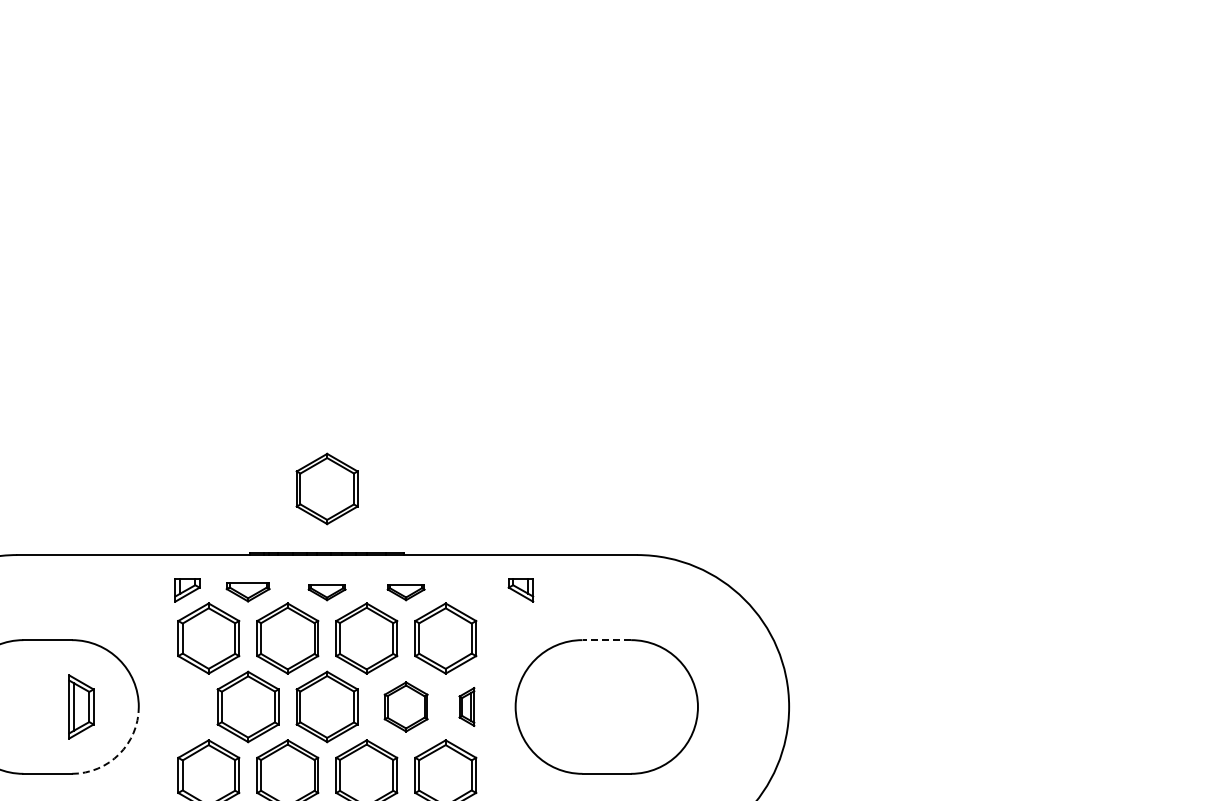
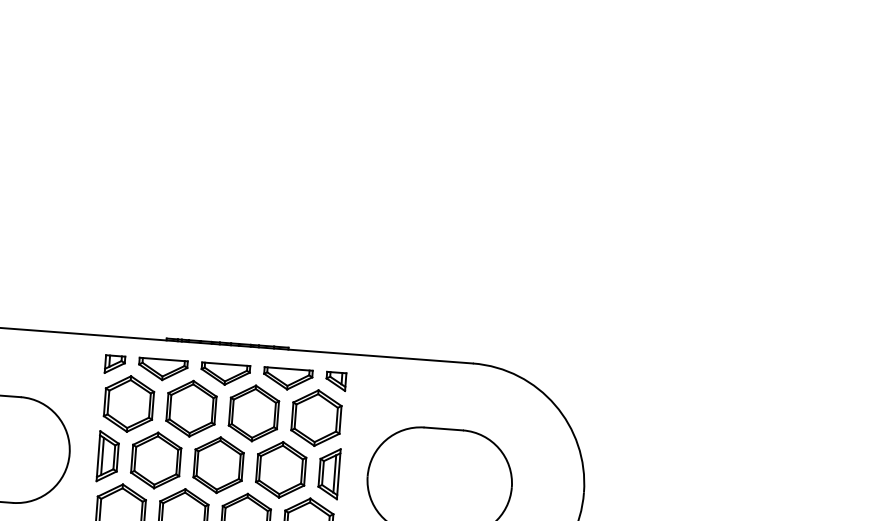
part: (326, 488) -> (231, 292), removed
part: (520, 590) -> (335, 381), moved
part: (247, 592) -> (162, 369), size x1.43
part: (326, 592) -> (224, 374), size x1.67
part: (405, 592) -> (287, 379), size x1.67
line: (606, 640) -> (443, 429), dashed -> solid
part: (81, 706) -> (108, 456), moved
part: (405, 706) -> (280, 469), size x1.43
part: (466, 706) -> (328, 473), size x1.67
arc: (119, 754) -> (51, 490), dashed -> solid

